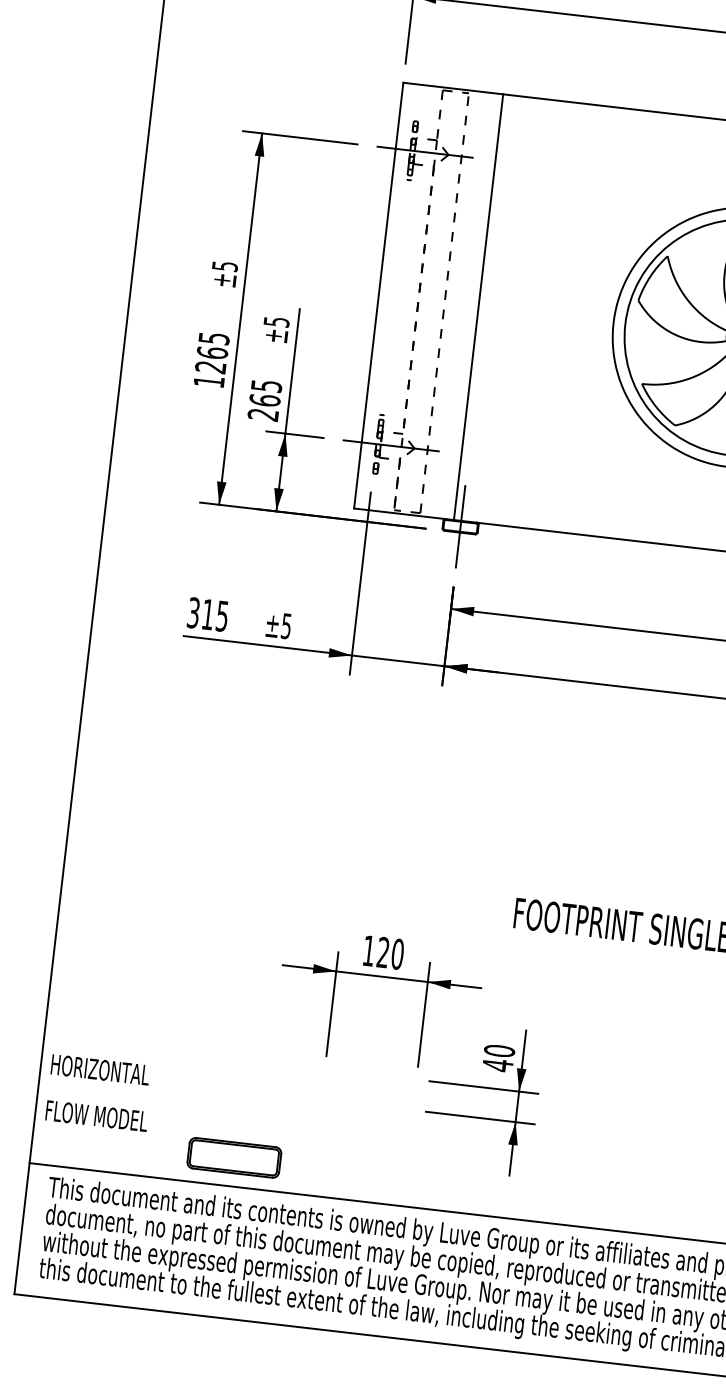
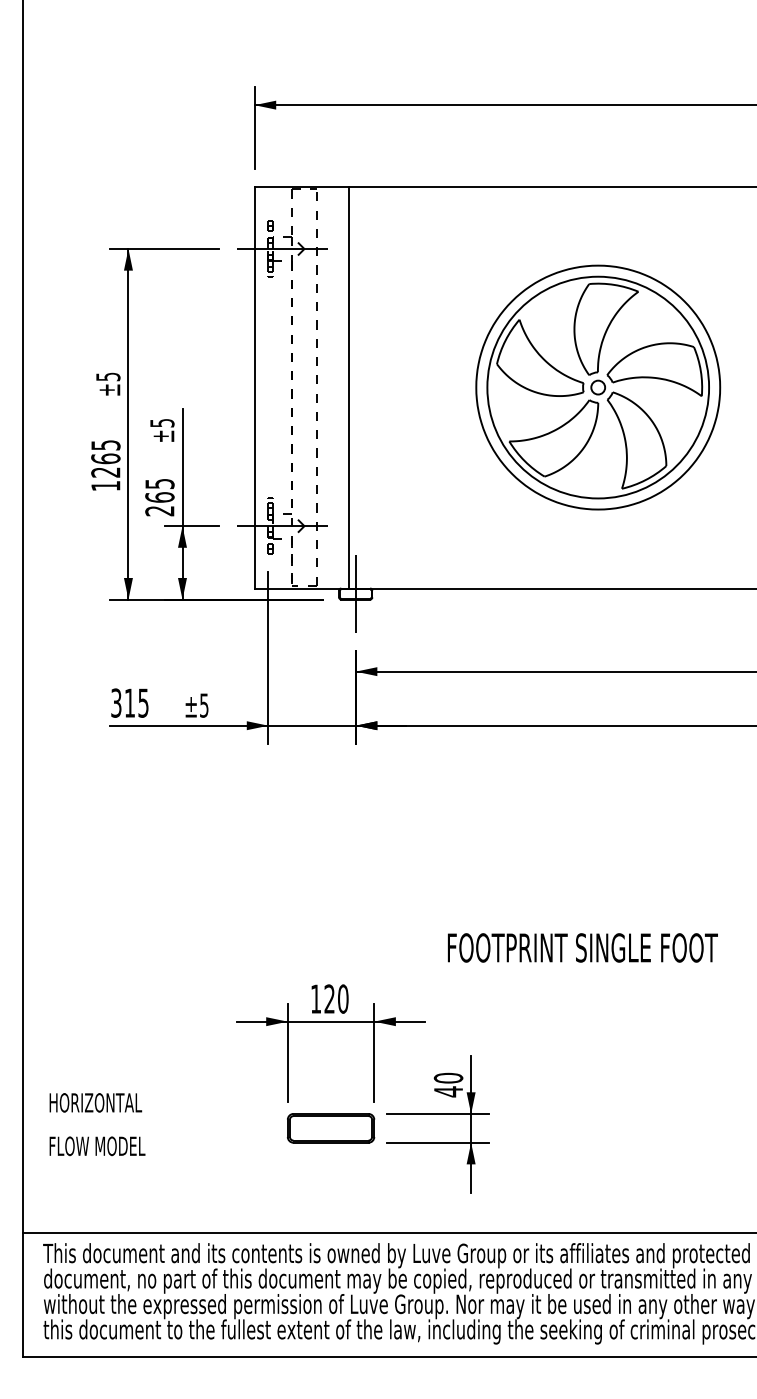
text: (99, 1093) -> (97, 1124), moved
part: (234, 1158) -> (331, 1128), moved

